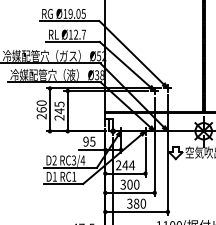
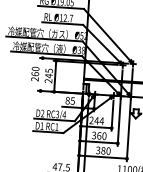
line: (49, 109) -> (41, 74), removed
text: (85, 141) -> (67, 100), 95 -> 85
text: (129, 184) -> (98, 135), 300 -> 360

